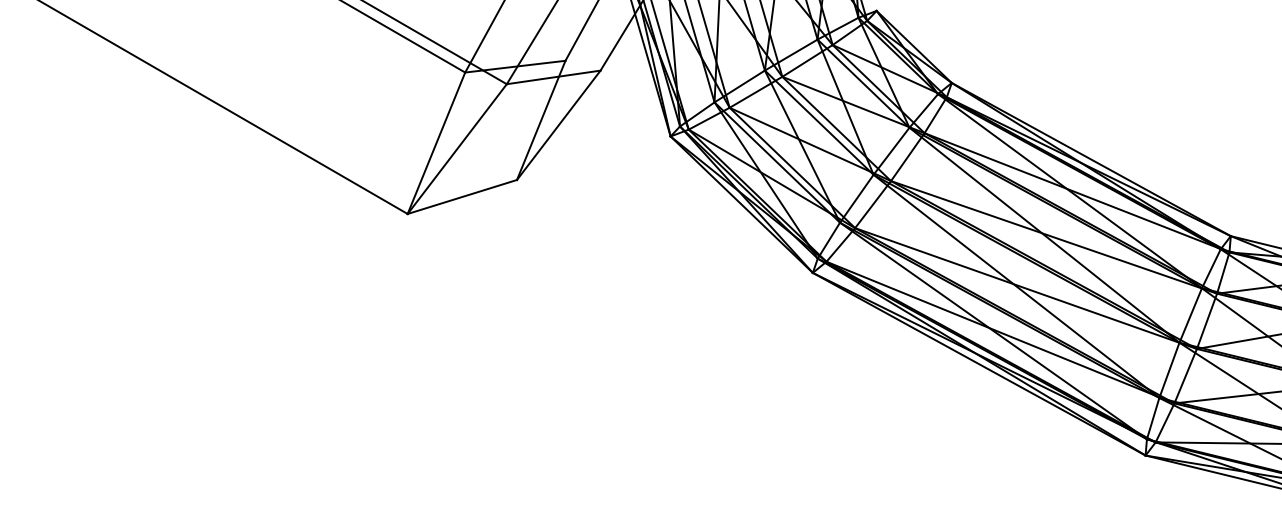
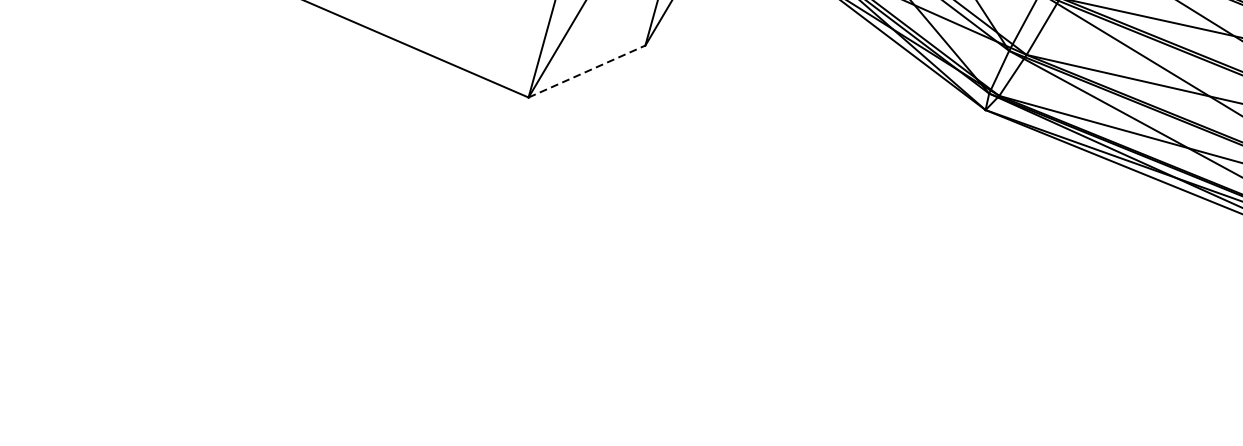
line: (462, 196) -> (587, 70), solid -> dashed

